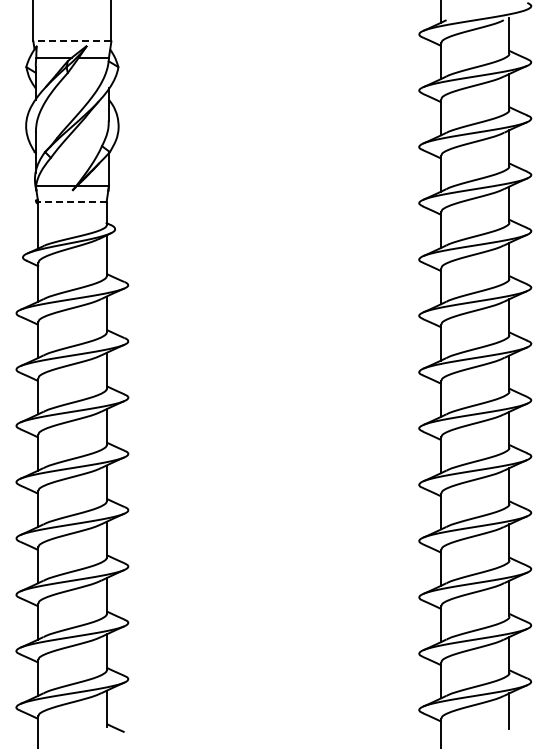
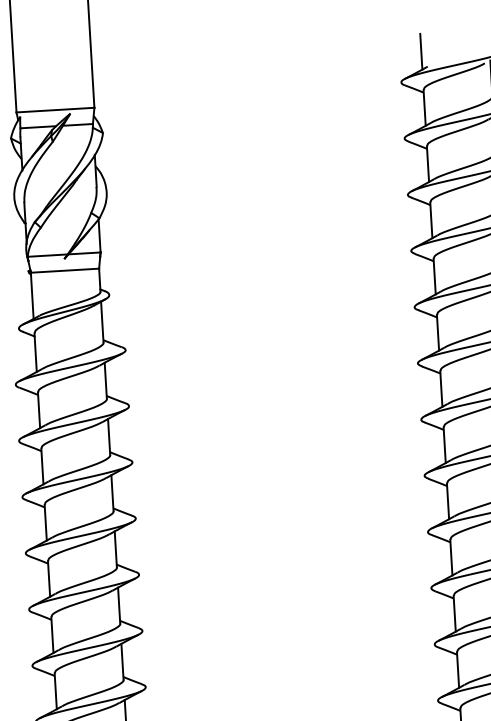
line: (71, 41) -> (54, 110), dashed -> solid
line: (71, 202) -> (64, 270), dashed -> solid

